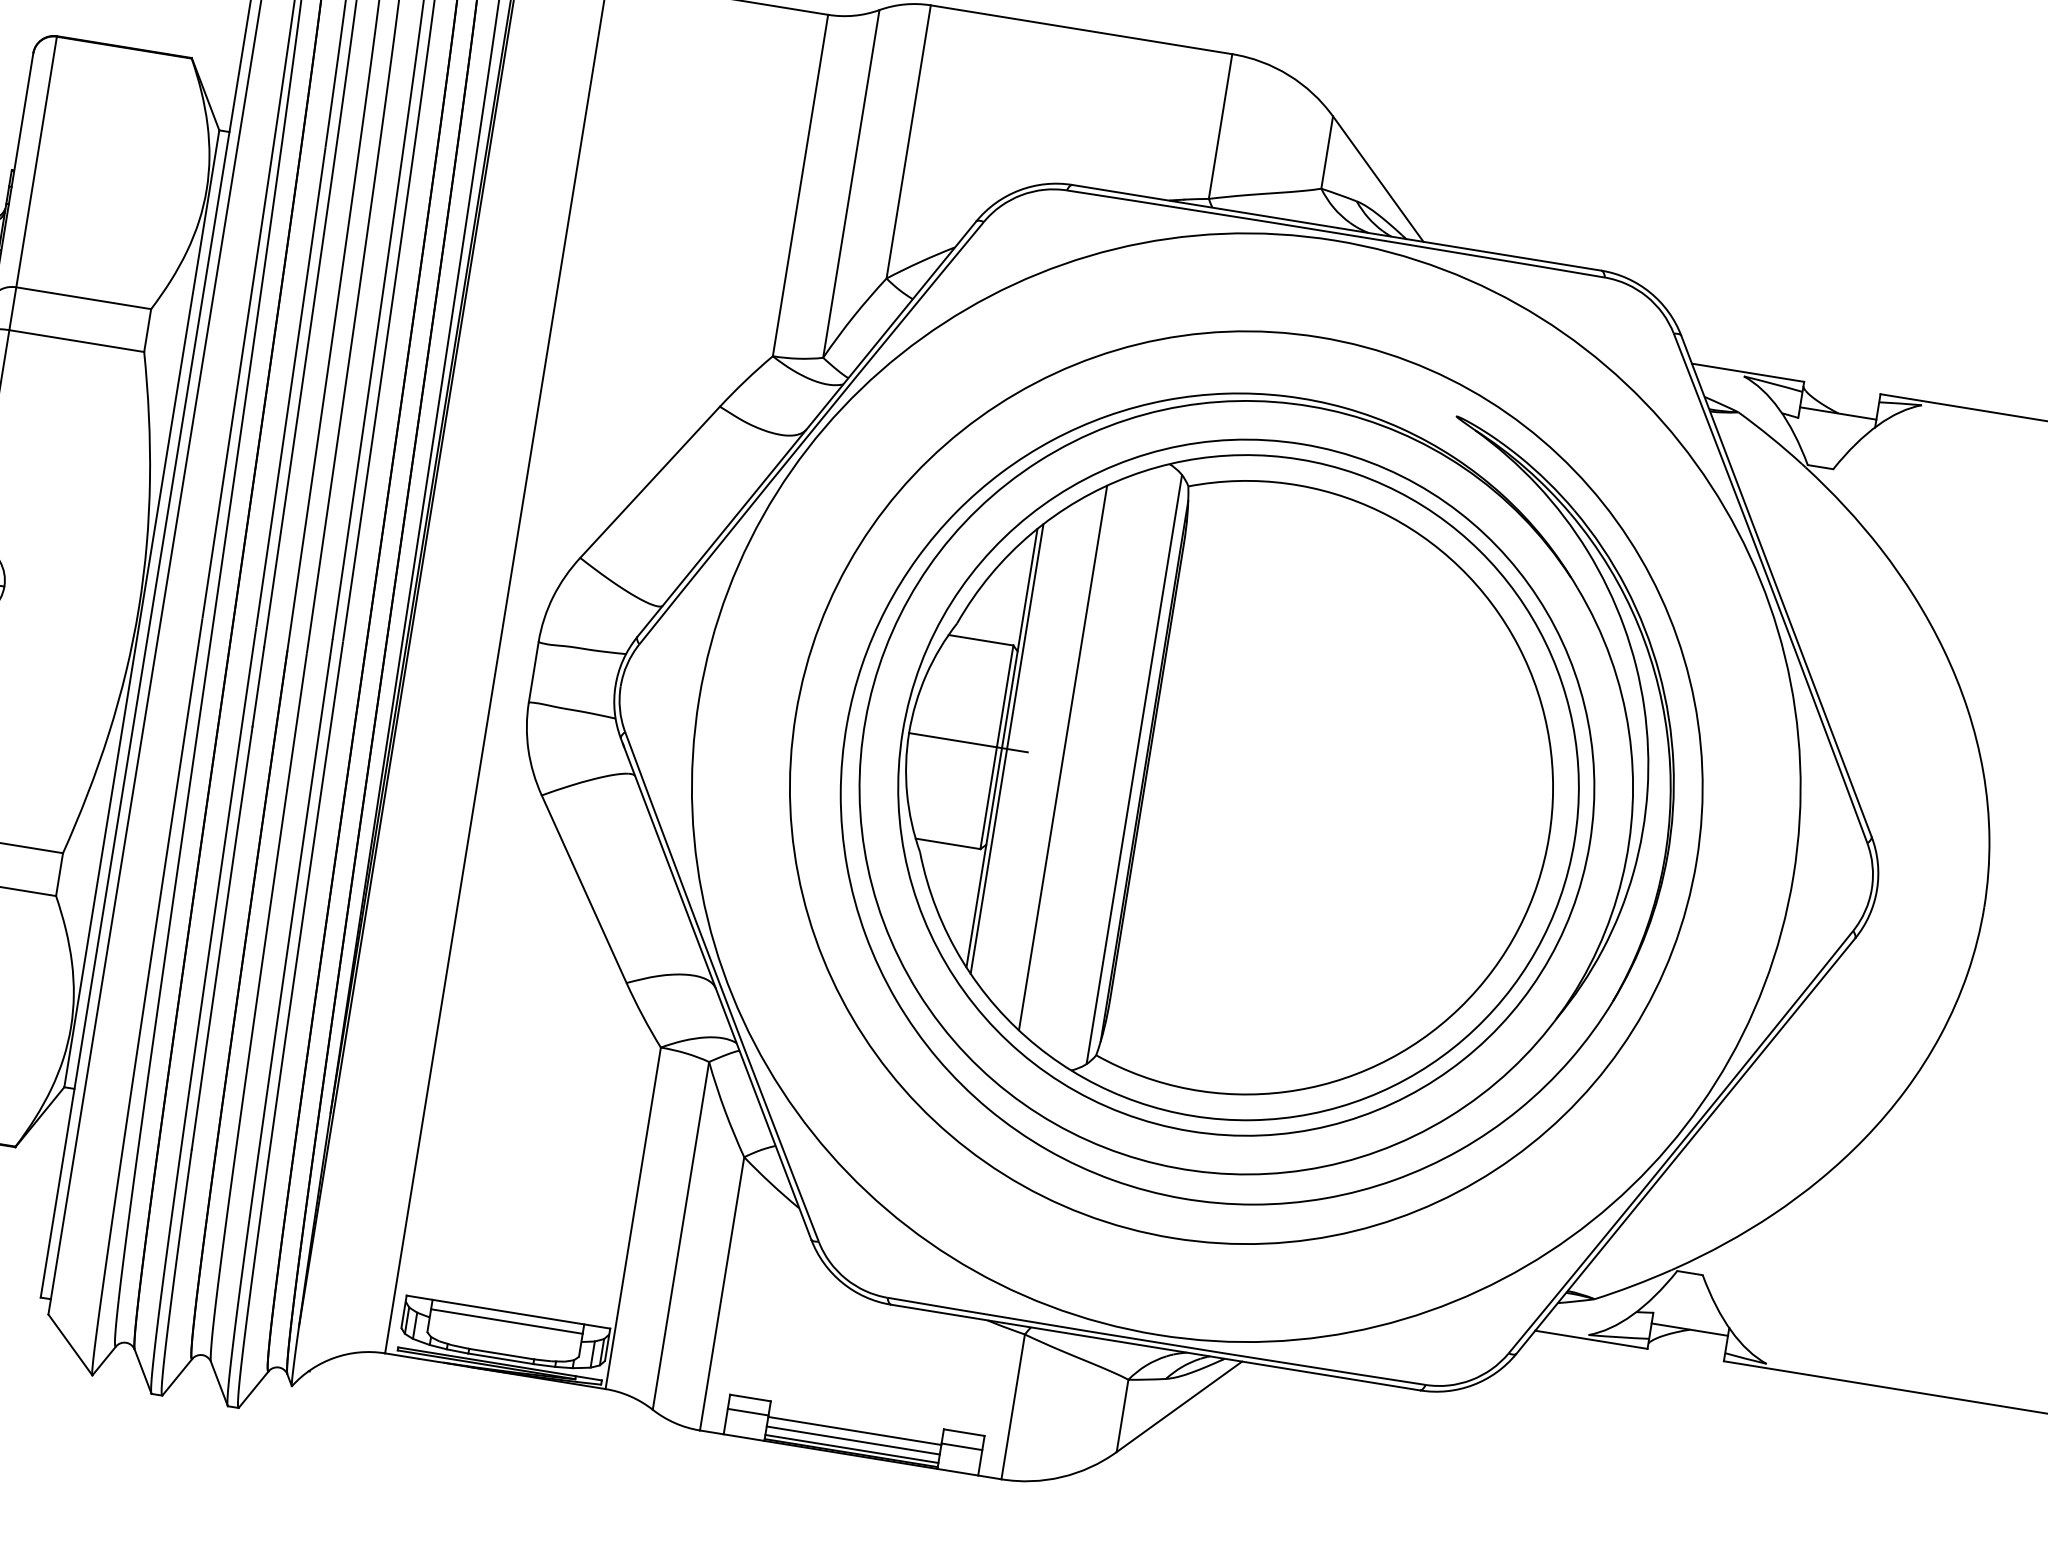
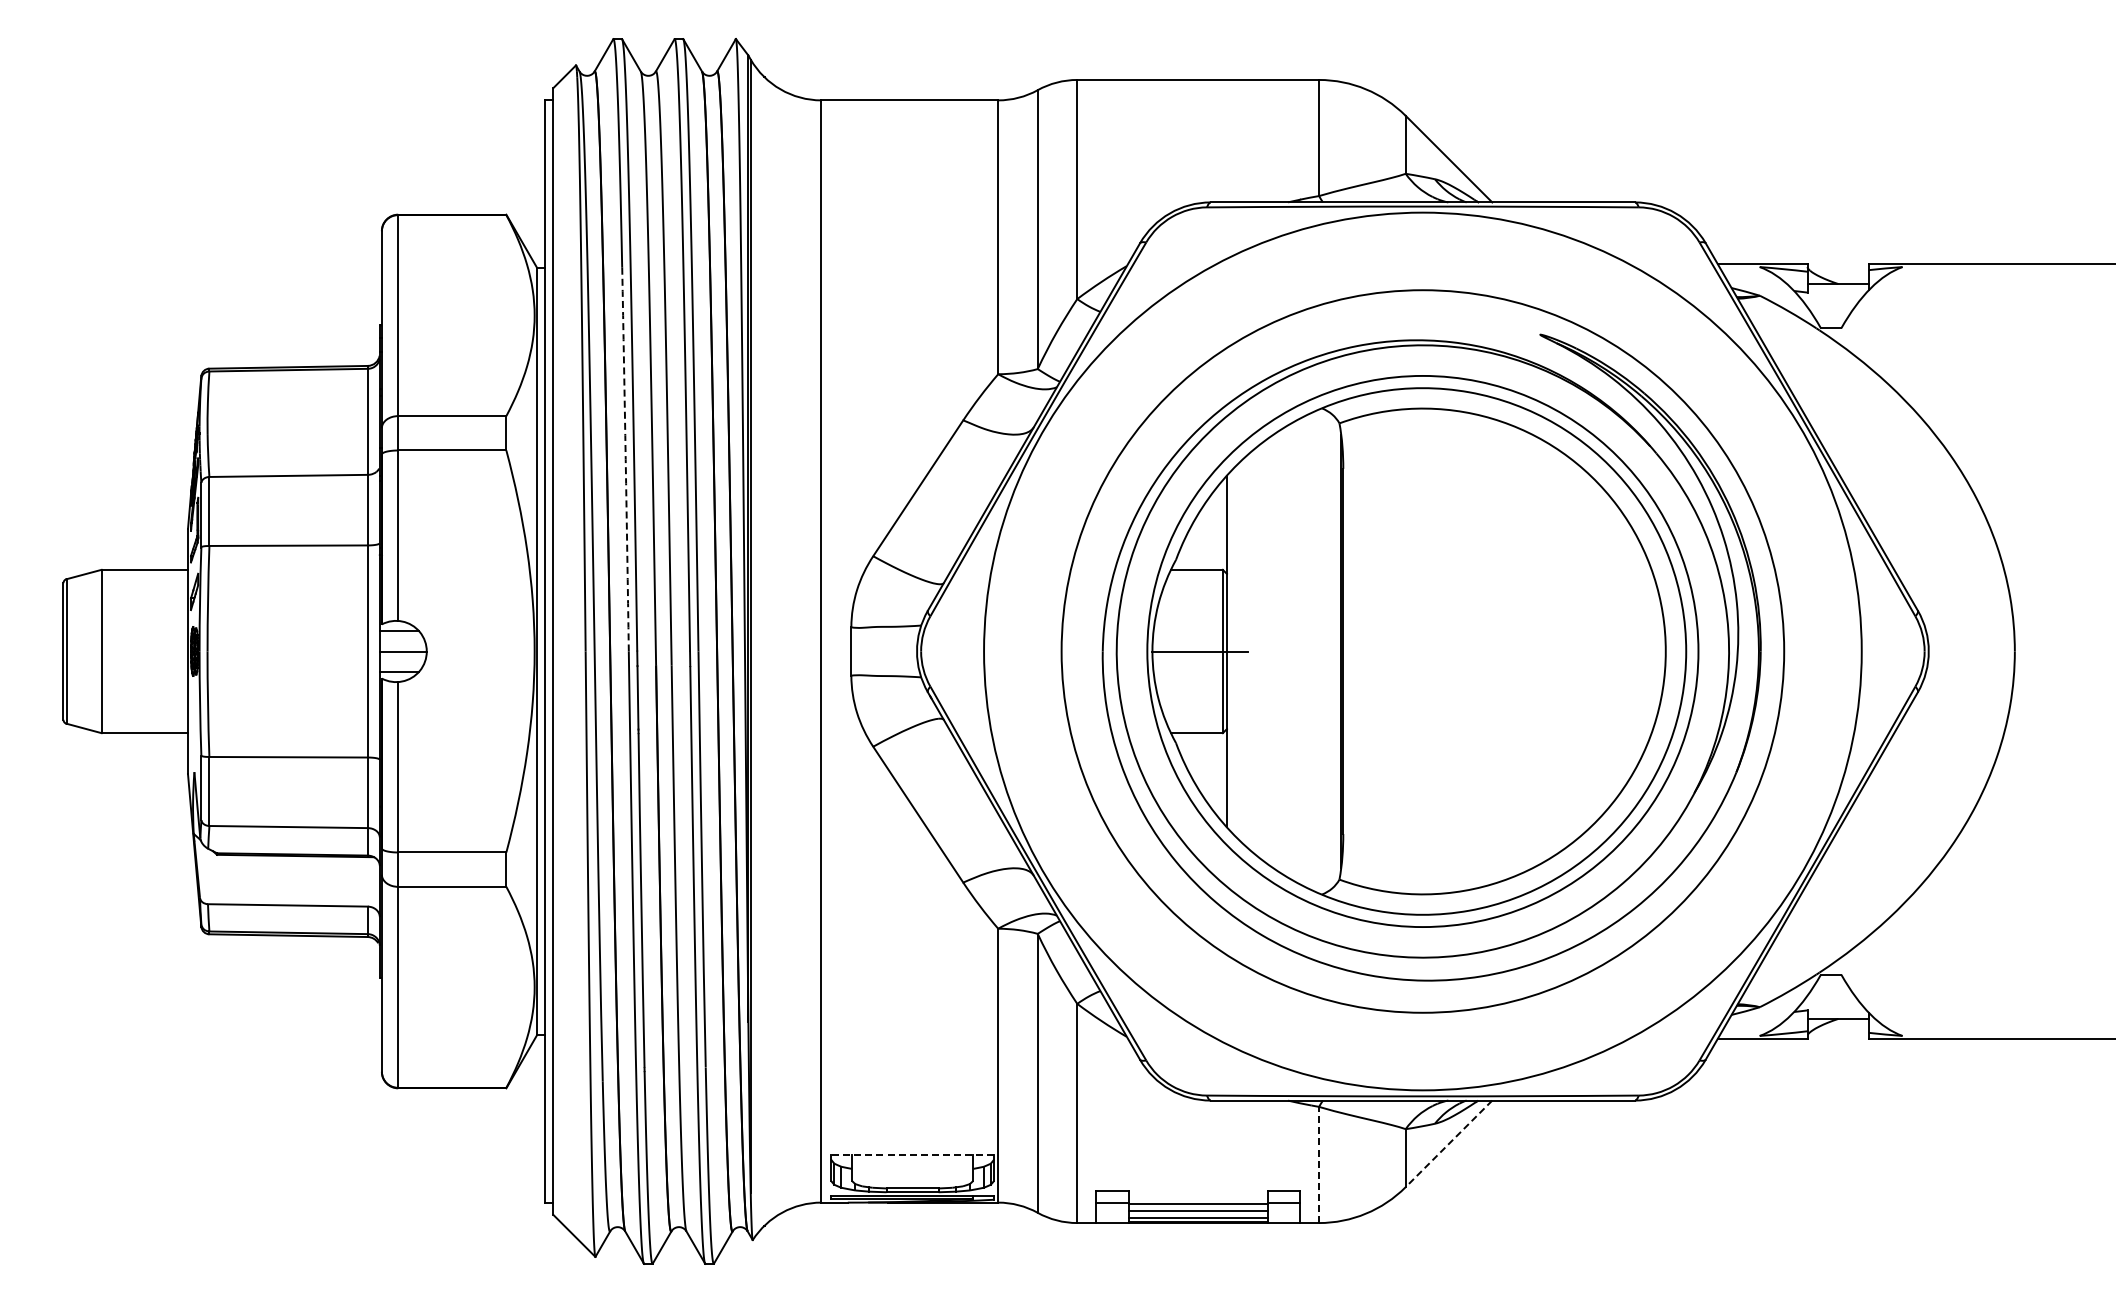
arc: (290, 387) -> (625, 459), solid -> dashed
line: (1007, 749) -> (1231, 651), removed
line: (1062, 757) -> (1275, 651), removed
line: (1134, 769) -> (1333, 651), removed
line: (508, 1311) -> (912, 1154), solid -> dashed
line: (506, 1321) -> (912, 1162), removed
line: (1013, 1406) -> (1319, 1164), solid -> dashed
line: (1178, 1407) -> (1448, 1144), solid -> dashed

